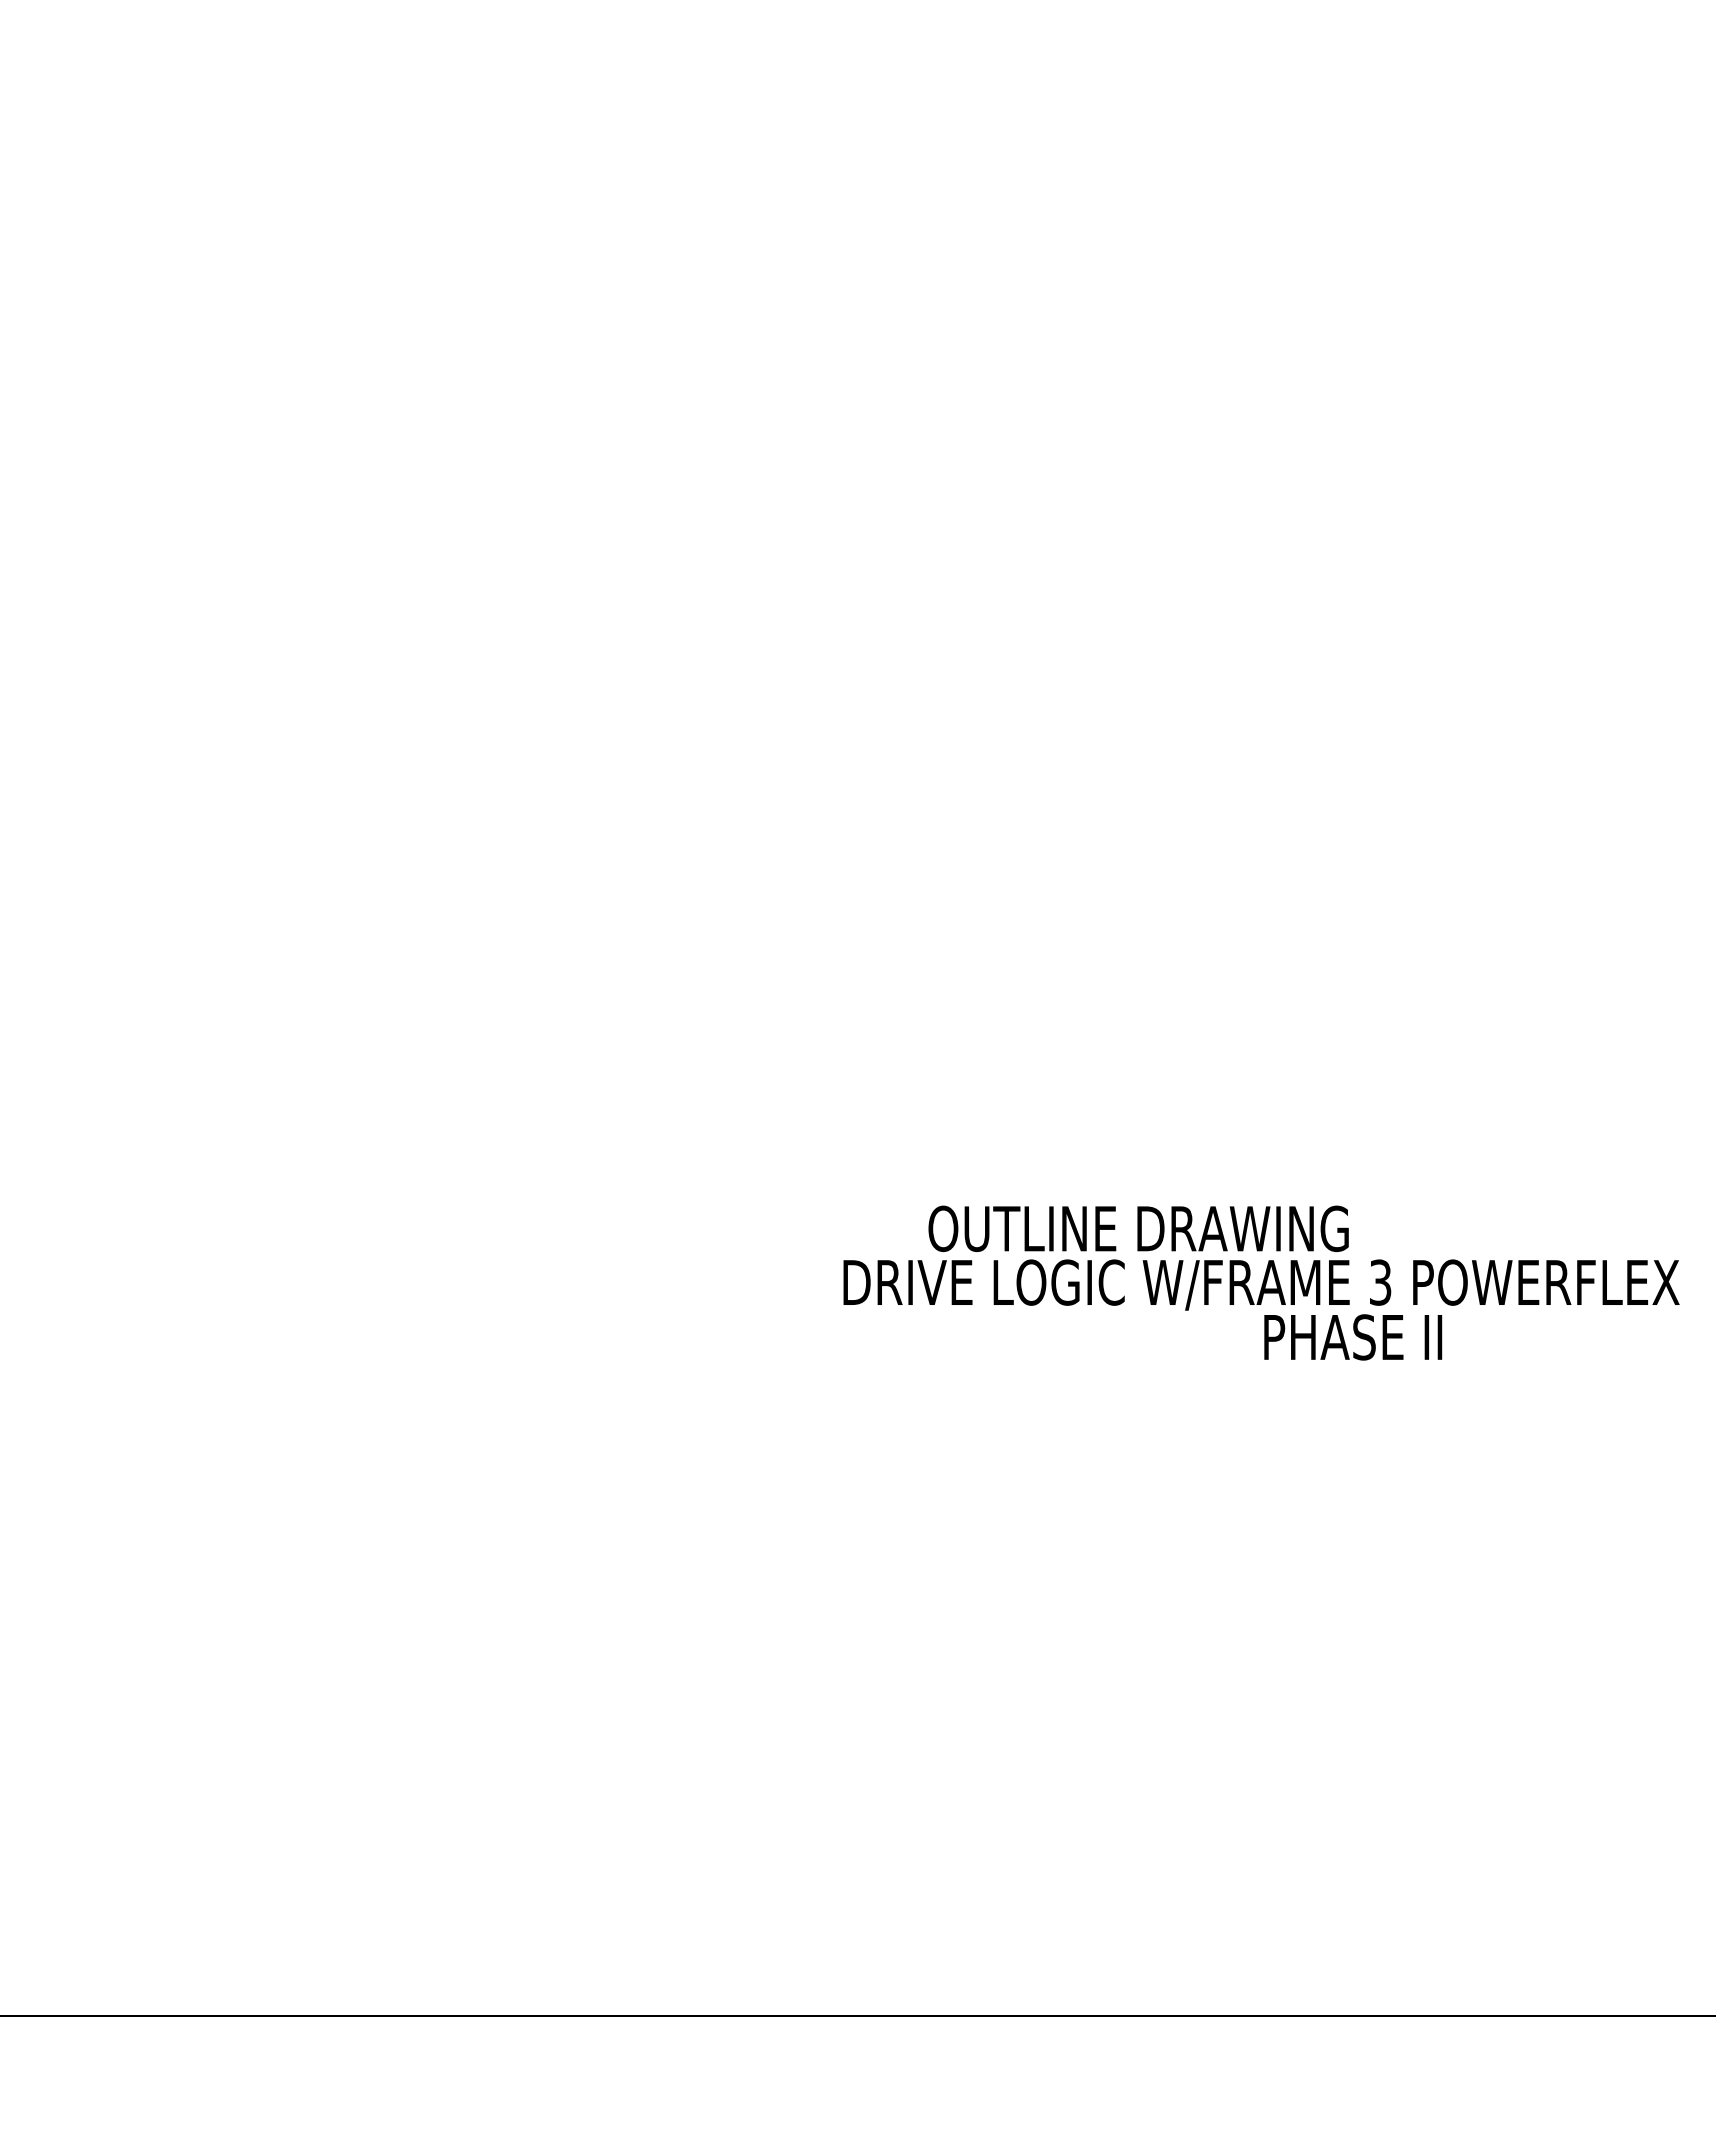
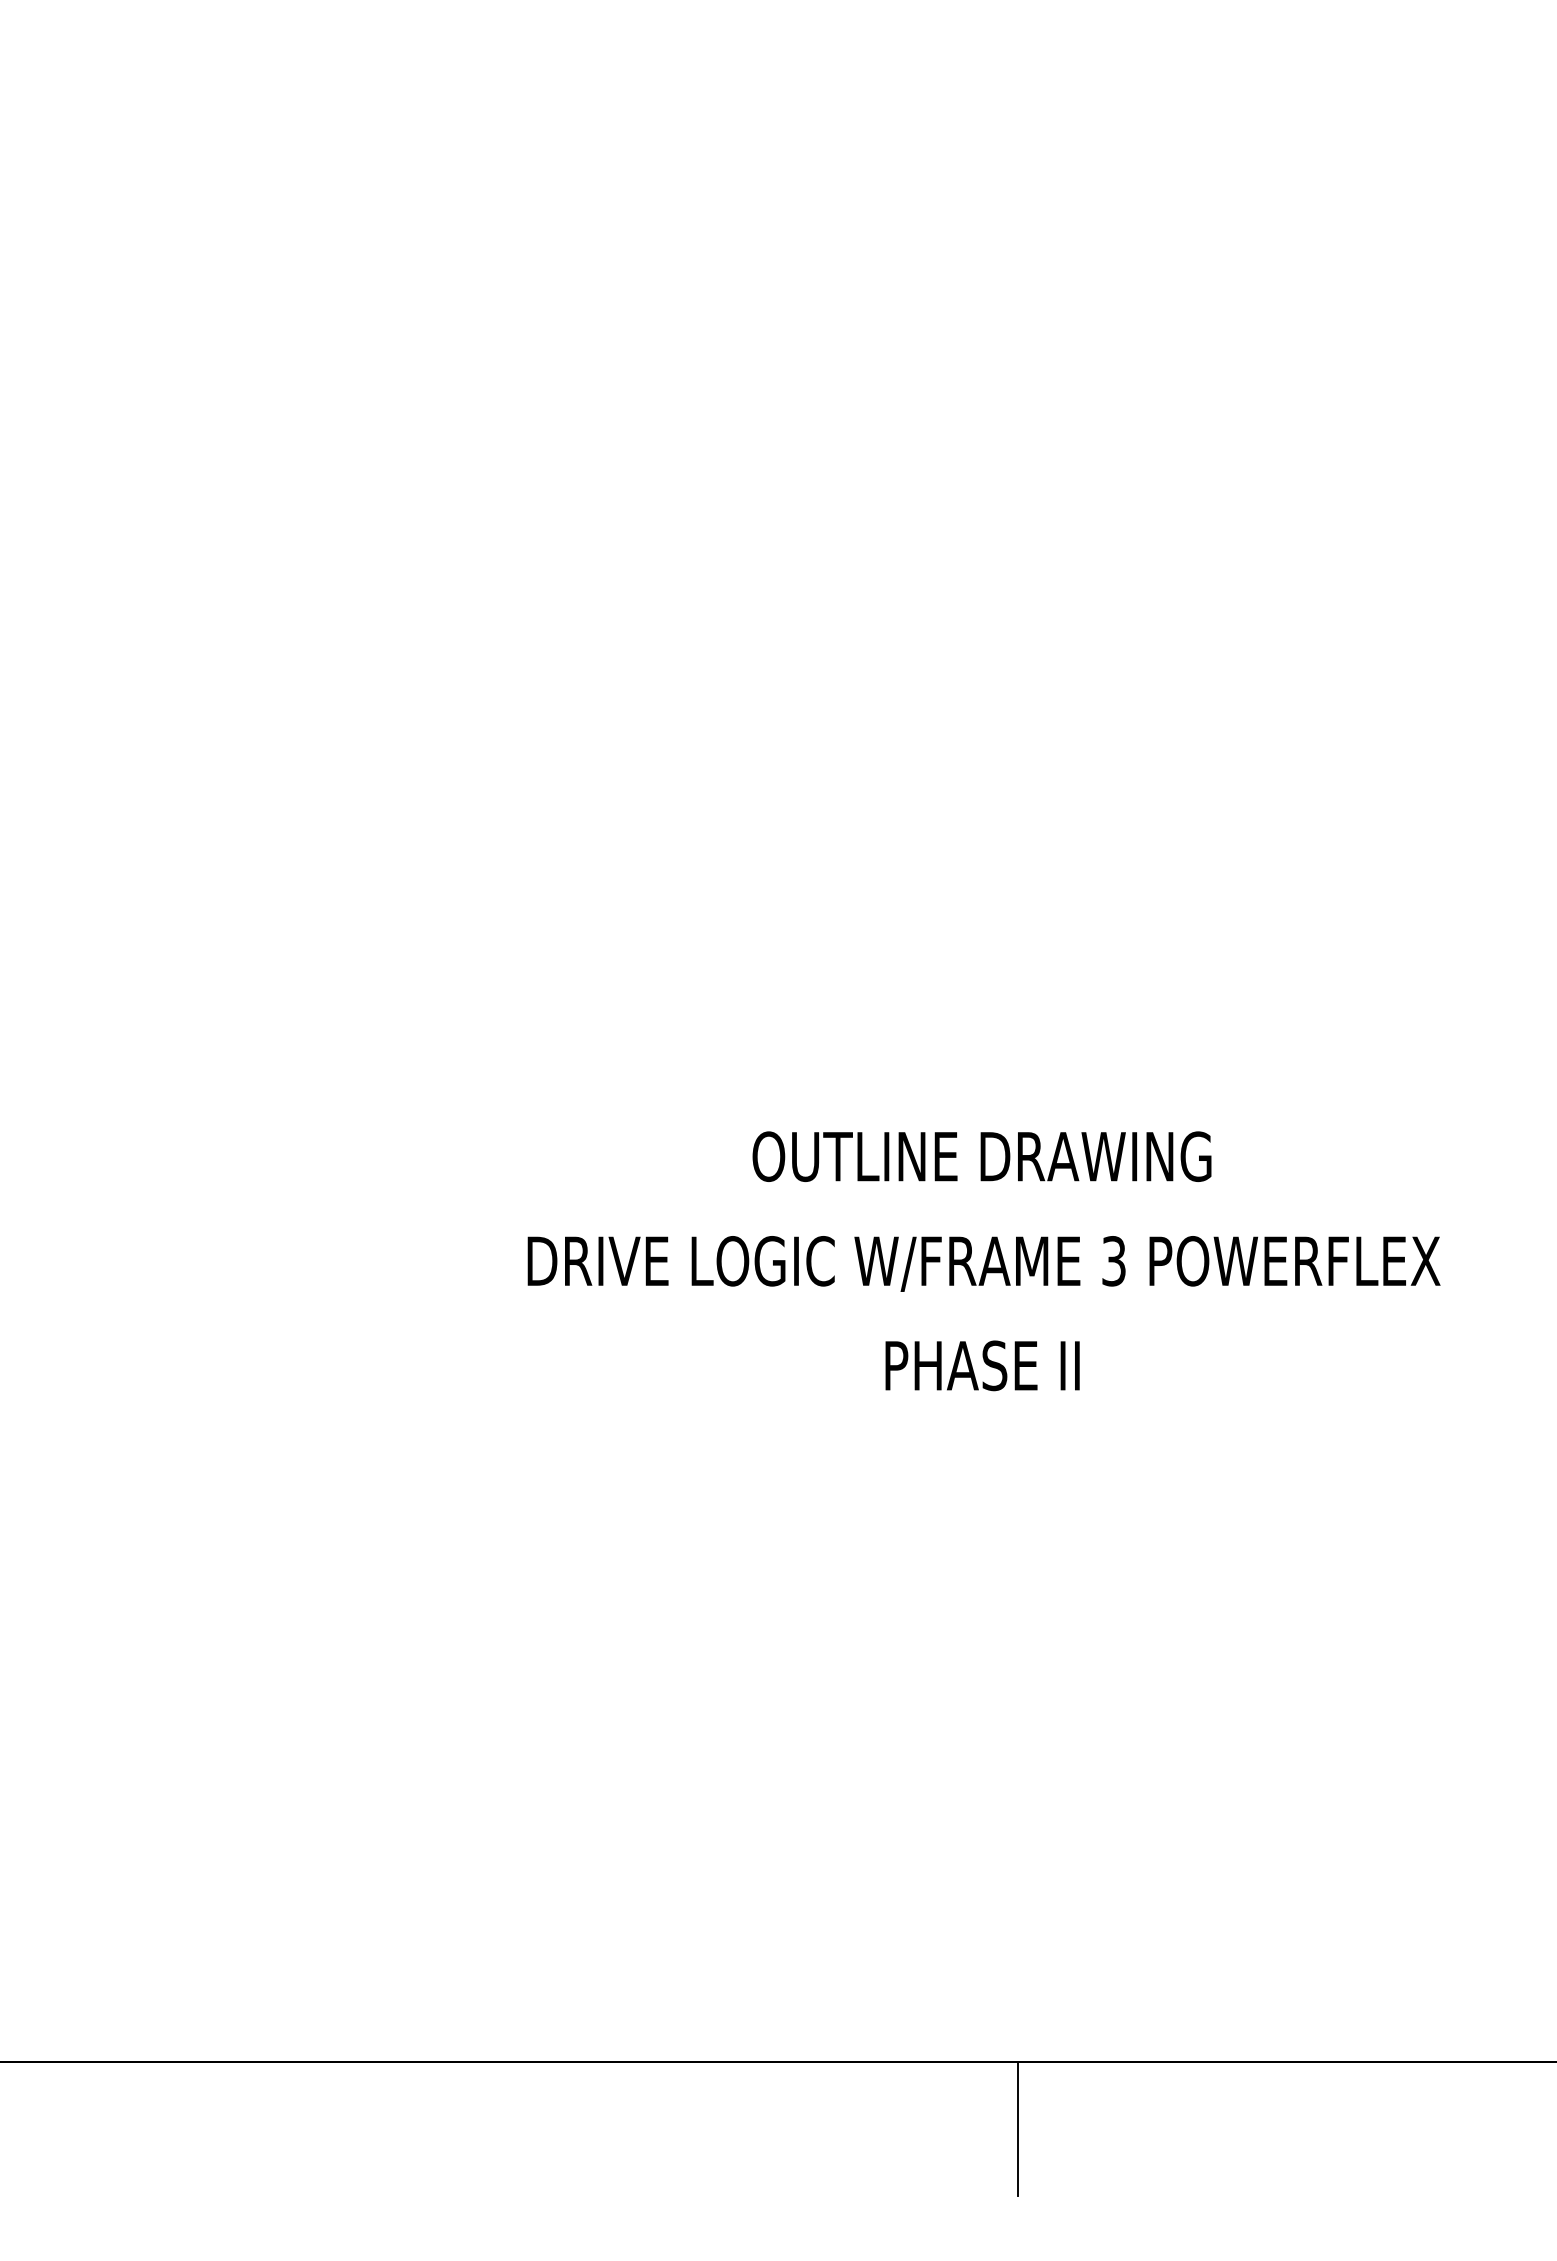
text: (1138, 1228) -> (981, 1156), moved
text: (1353, 1337) -> (982, 1365), moved
line: (1292, 2077) -> (1017, 2129), added

